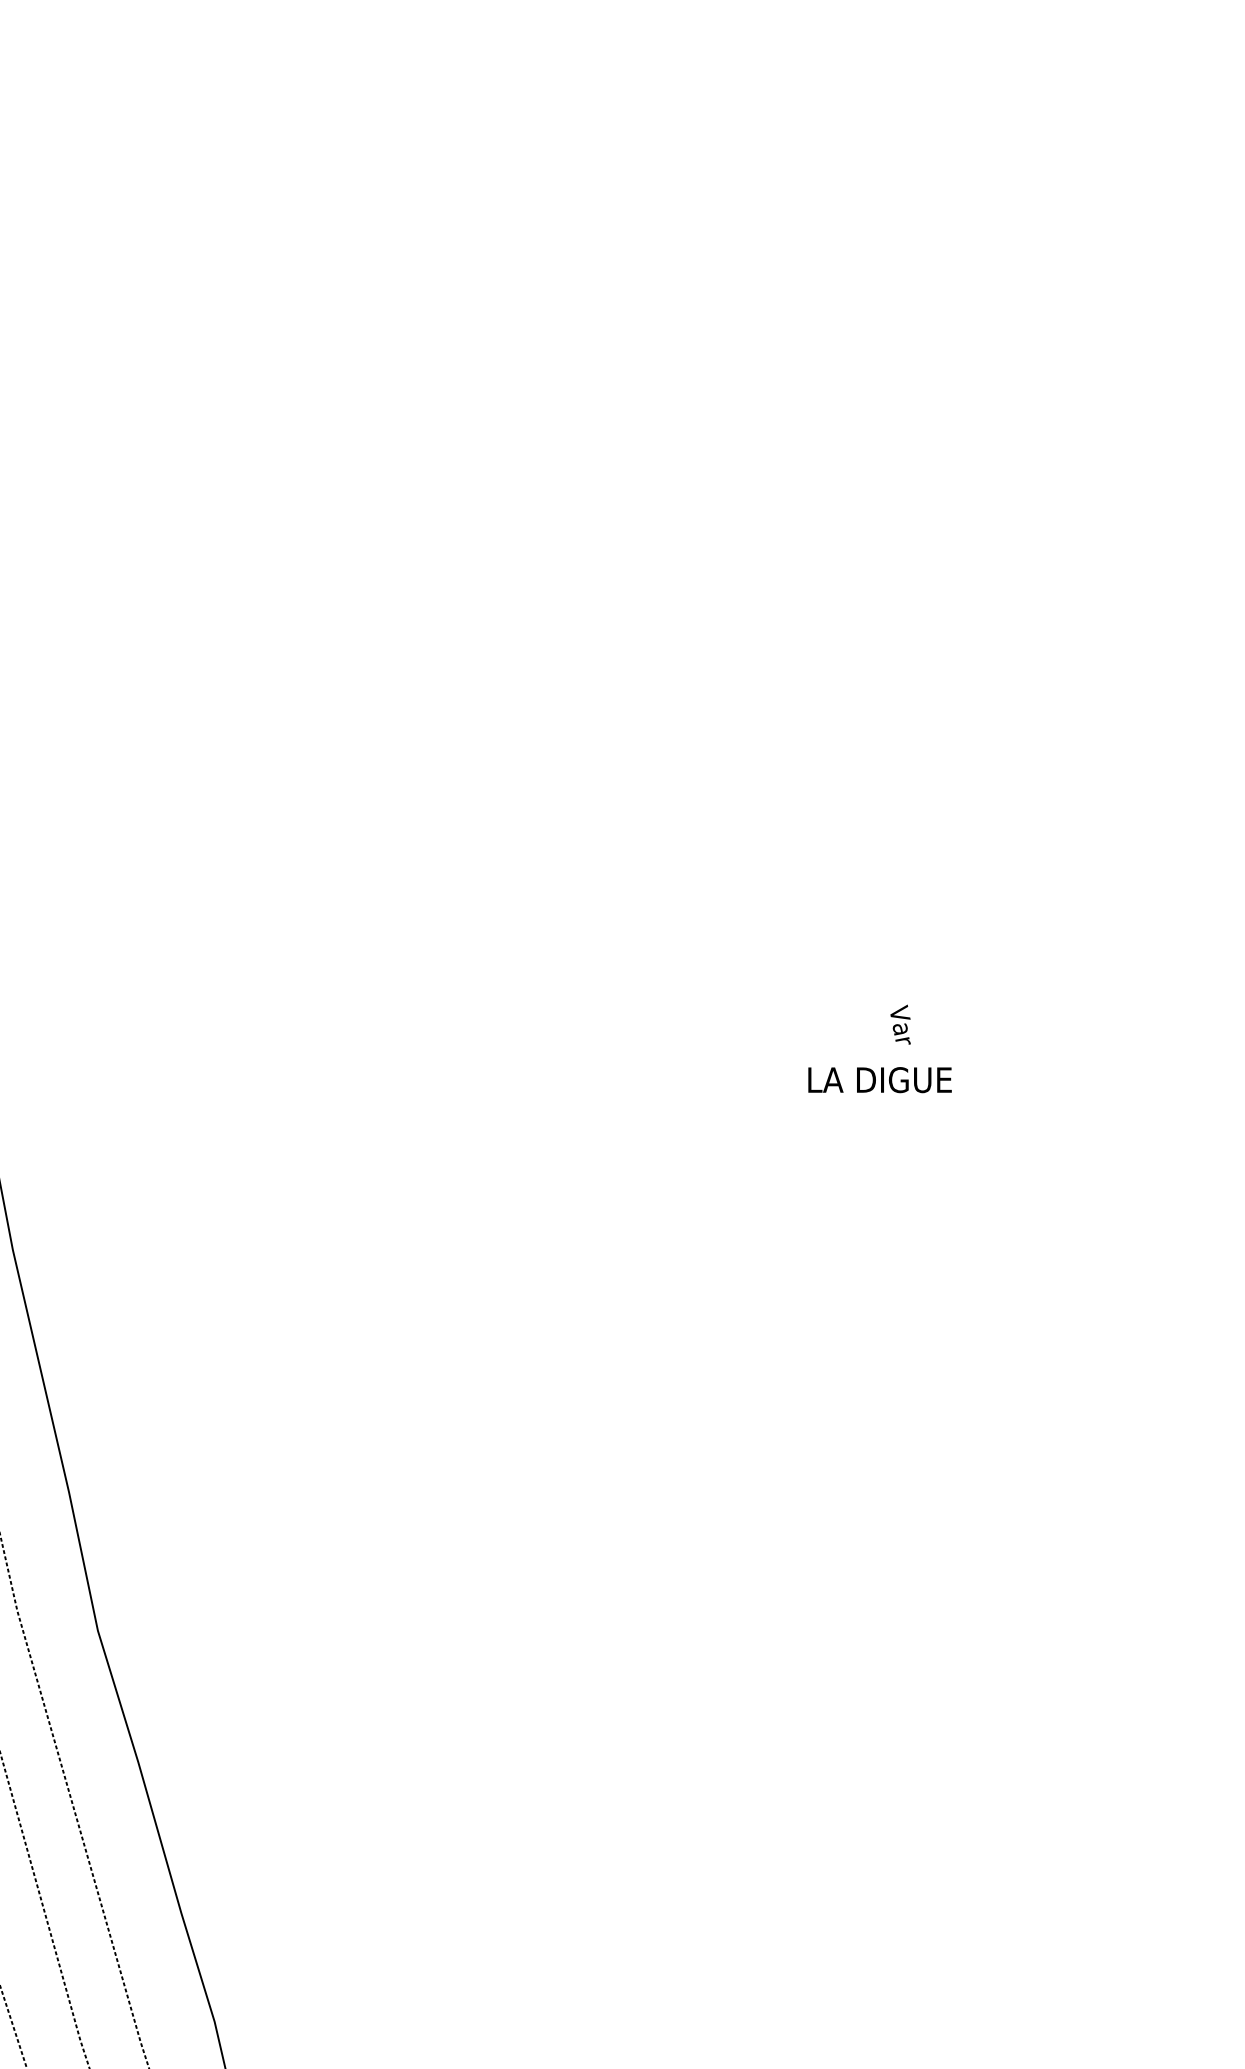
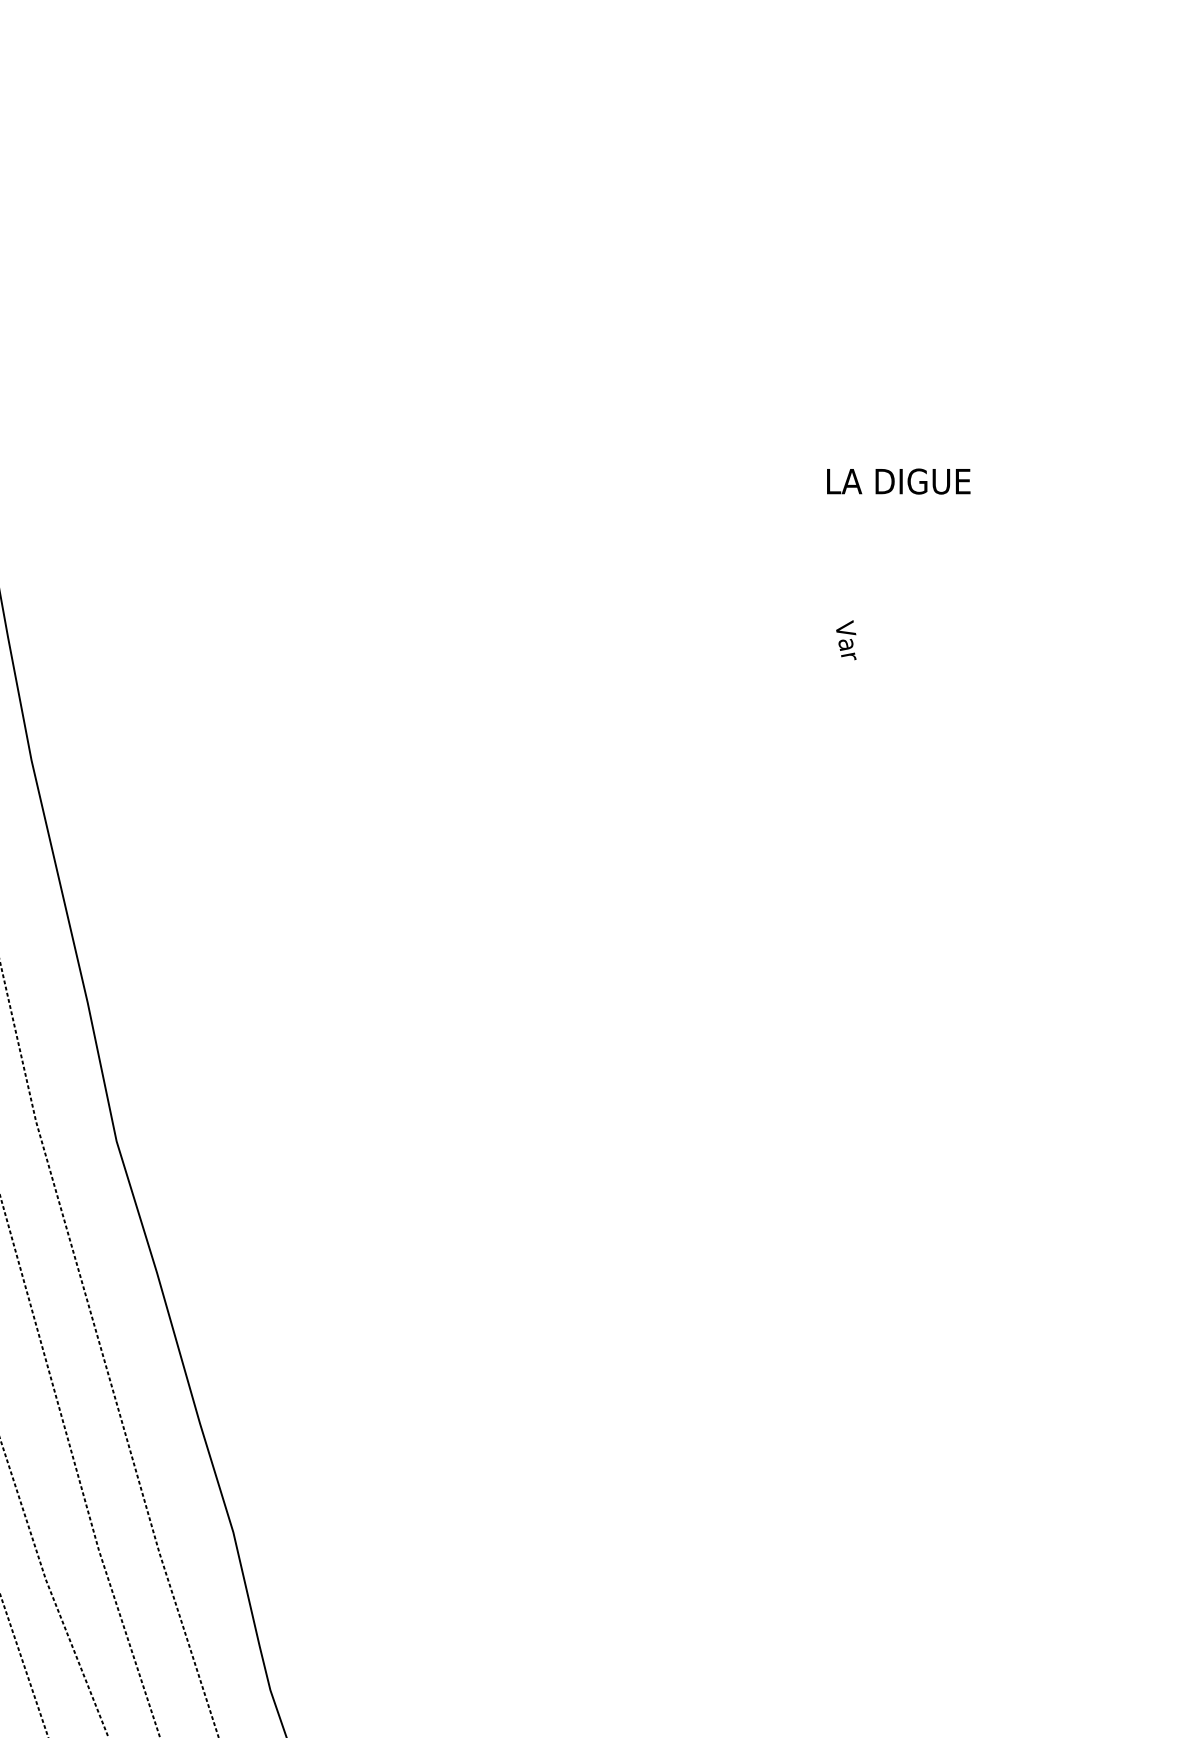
text: (900, 1024) -> (846, 639), moved
text: (879, 1080) -> (898, 481), moved

